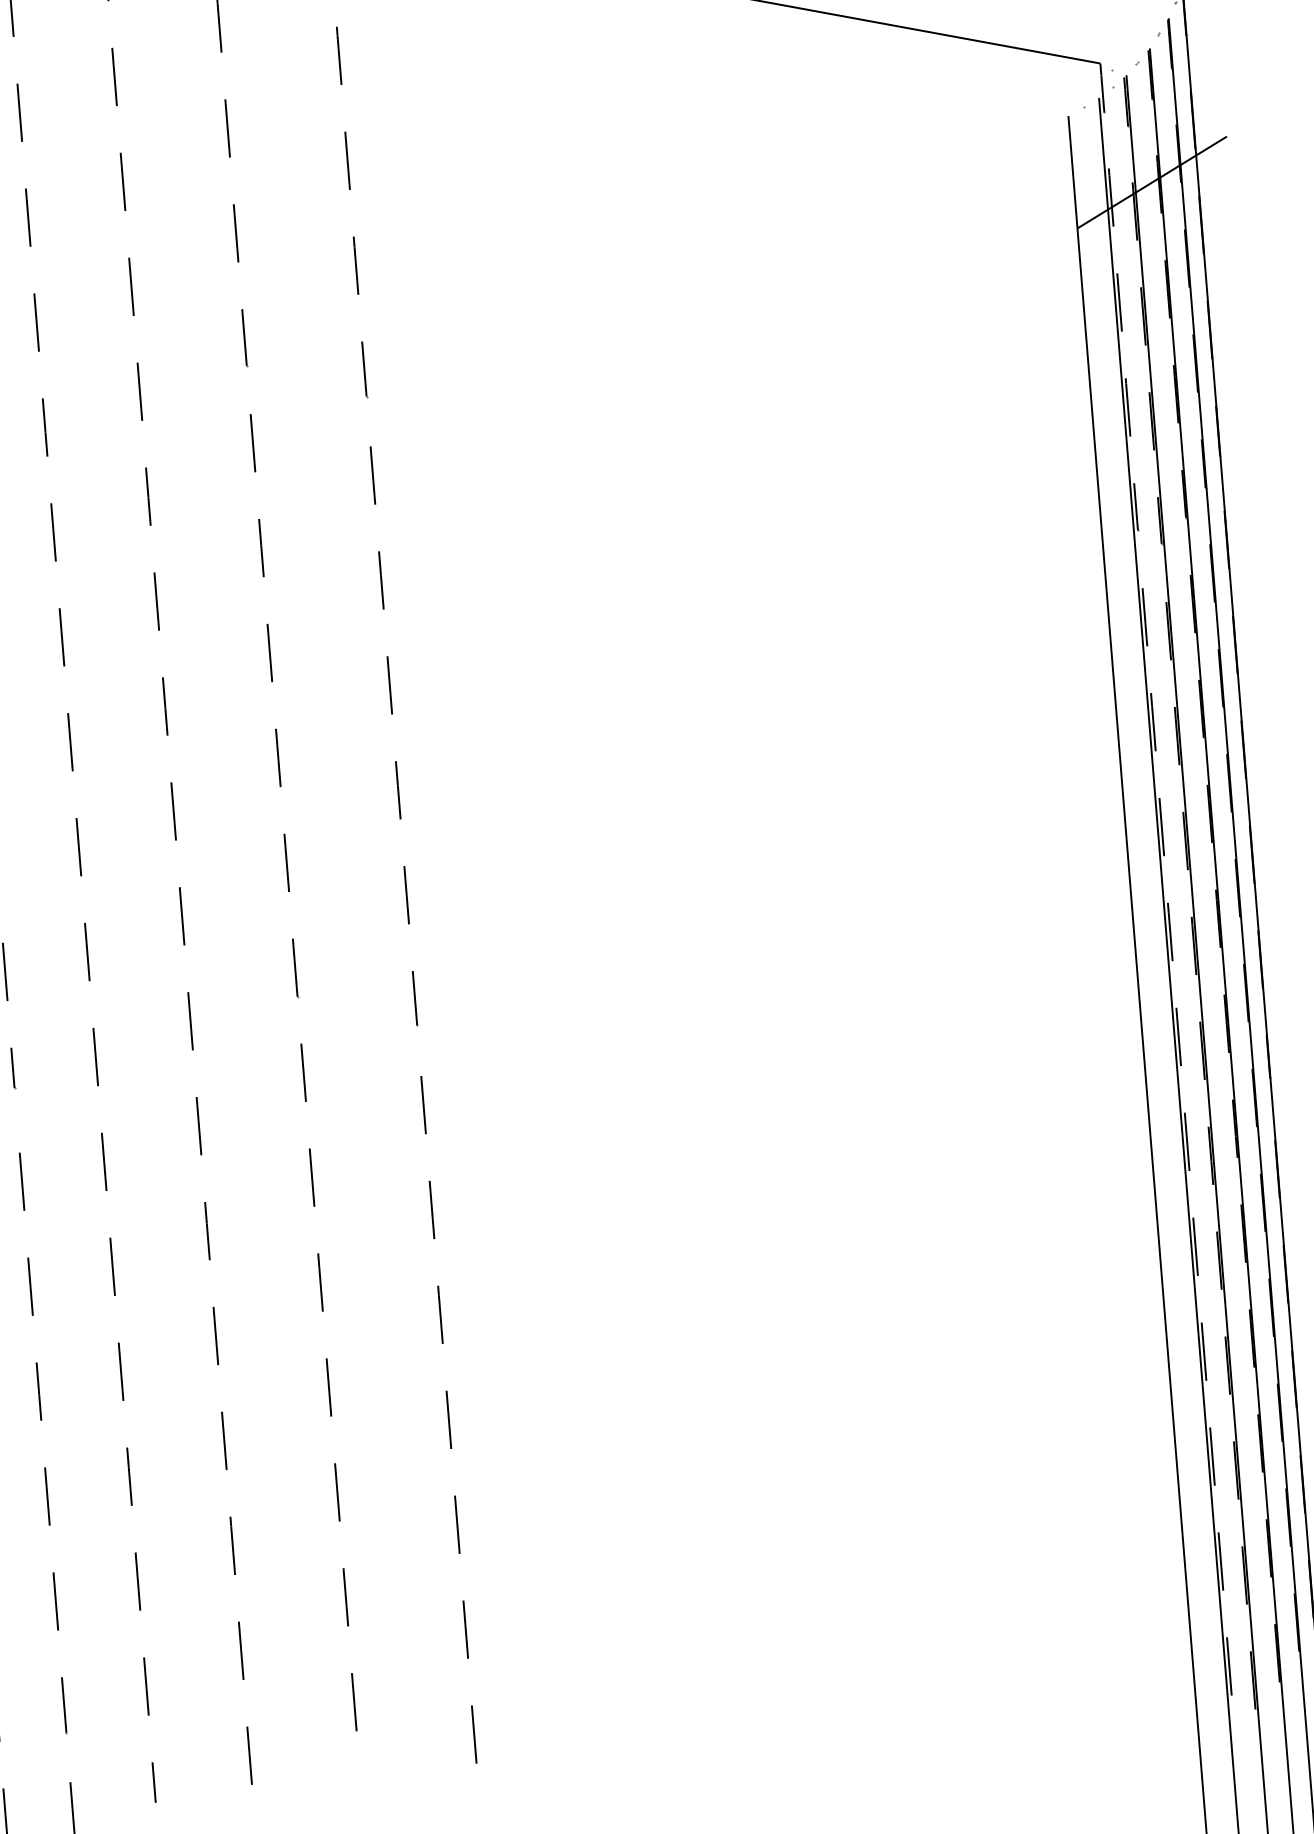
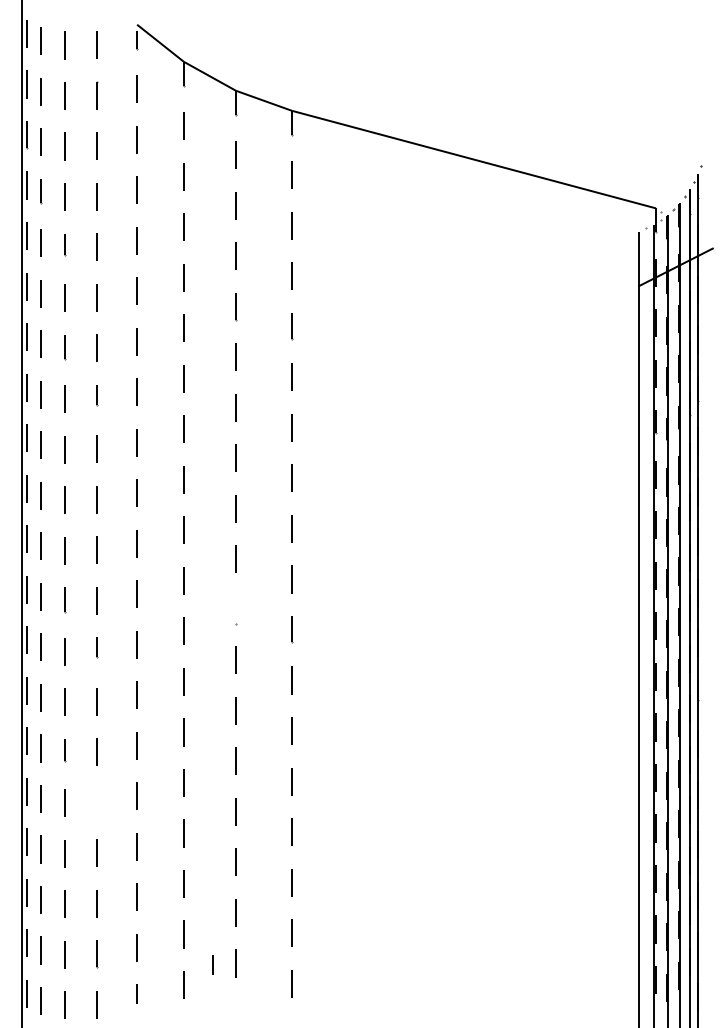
line: (294, 967) -> (235, 609), removed
line: (37, 1391) -> (96, 802), removed
line: (305, 1708) -> (212, 964), added

